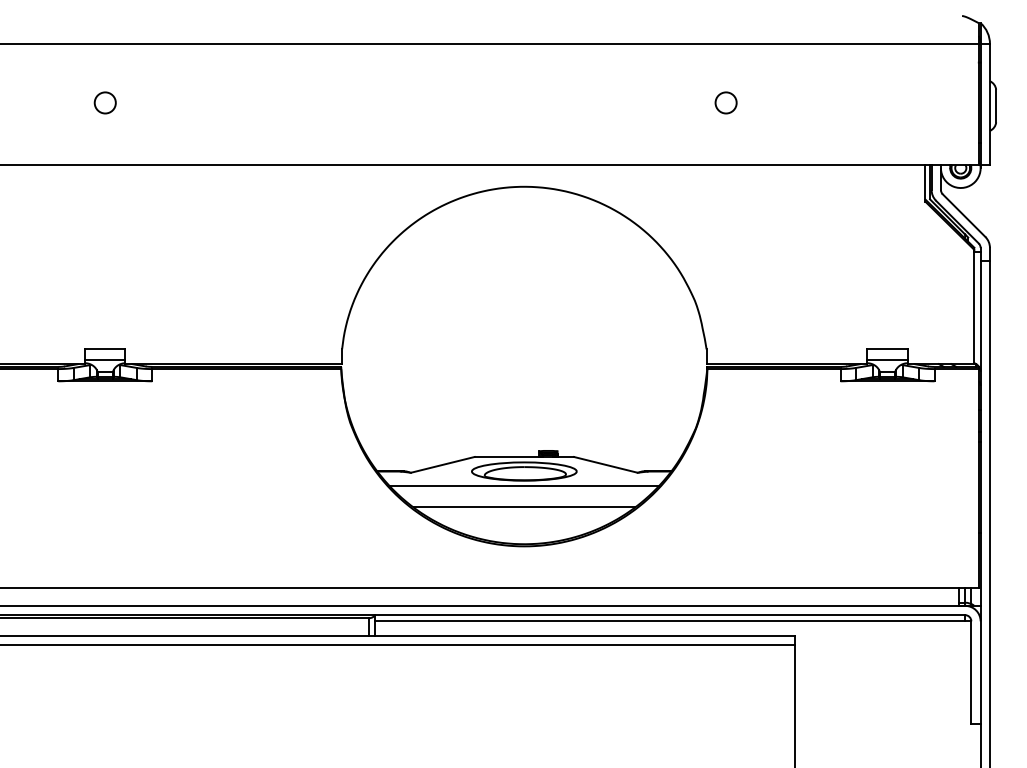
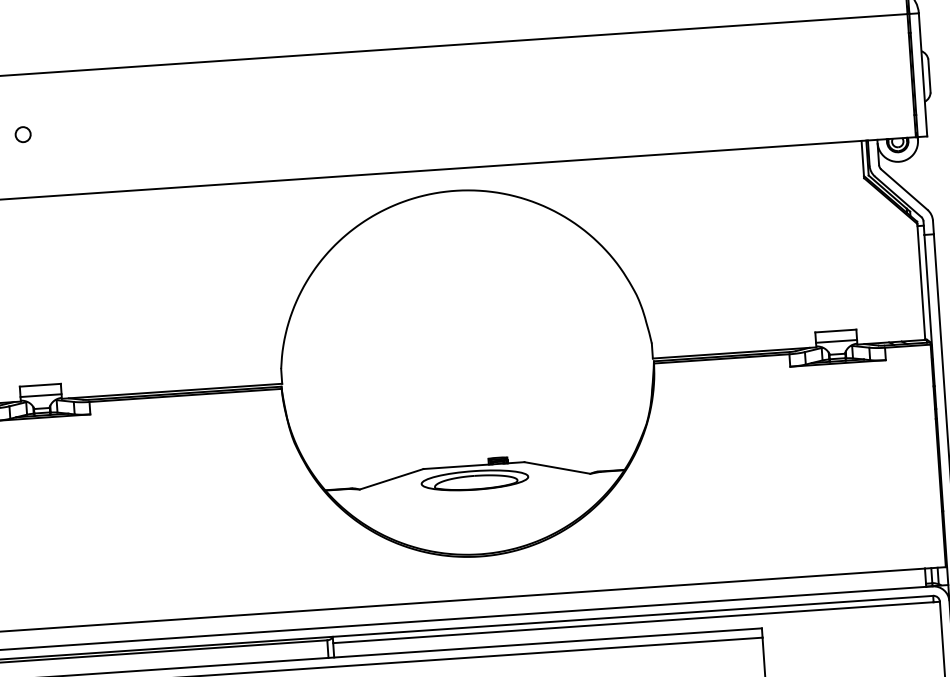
circle: (104, 102) -> (22, 134), size x0.7
circle: (725, 102) -> (653, 91), removed
line: (524, 486) -> (476, 495), removed
line: (524, 507) -> (477, 516), removed

